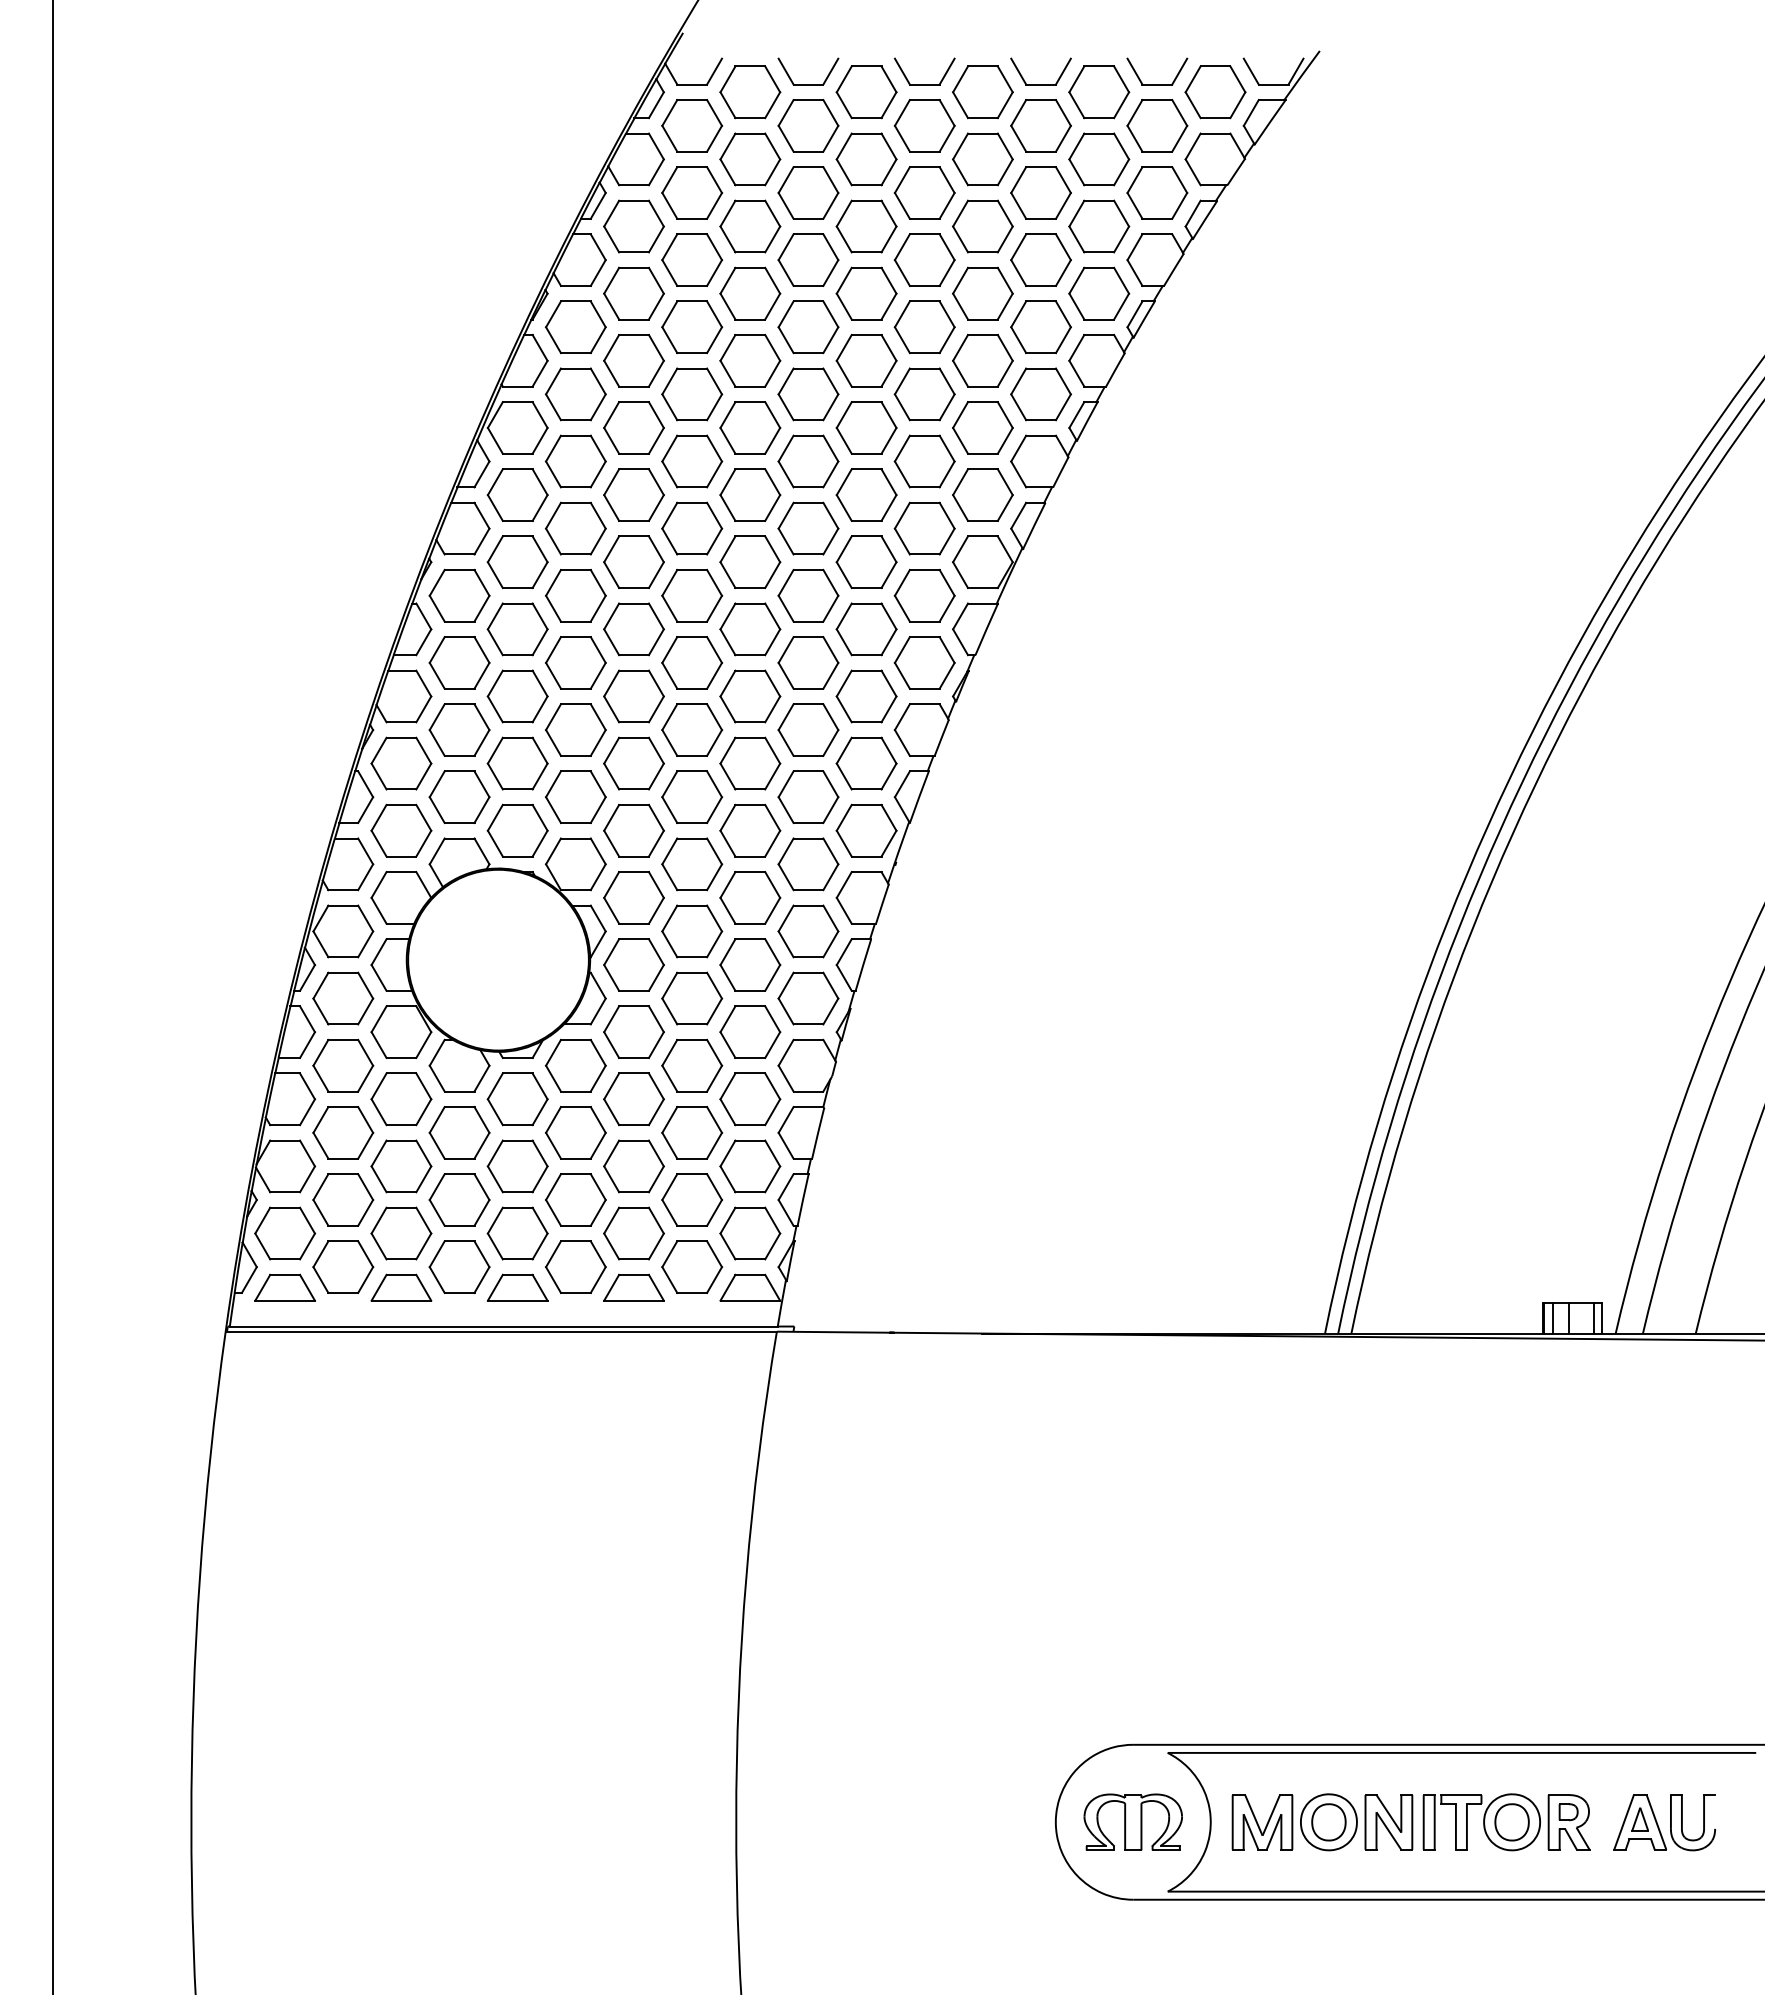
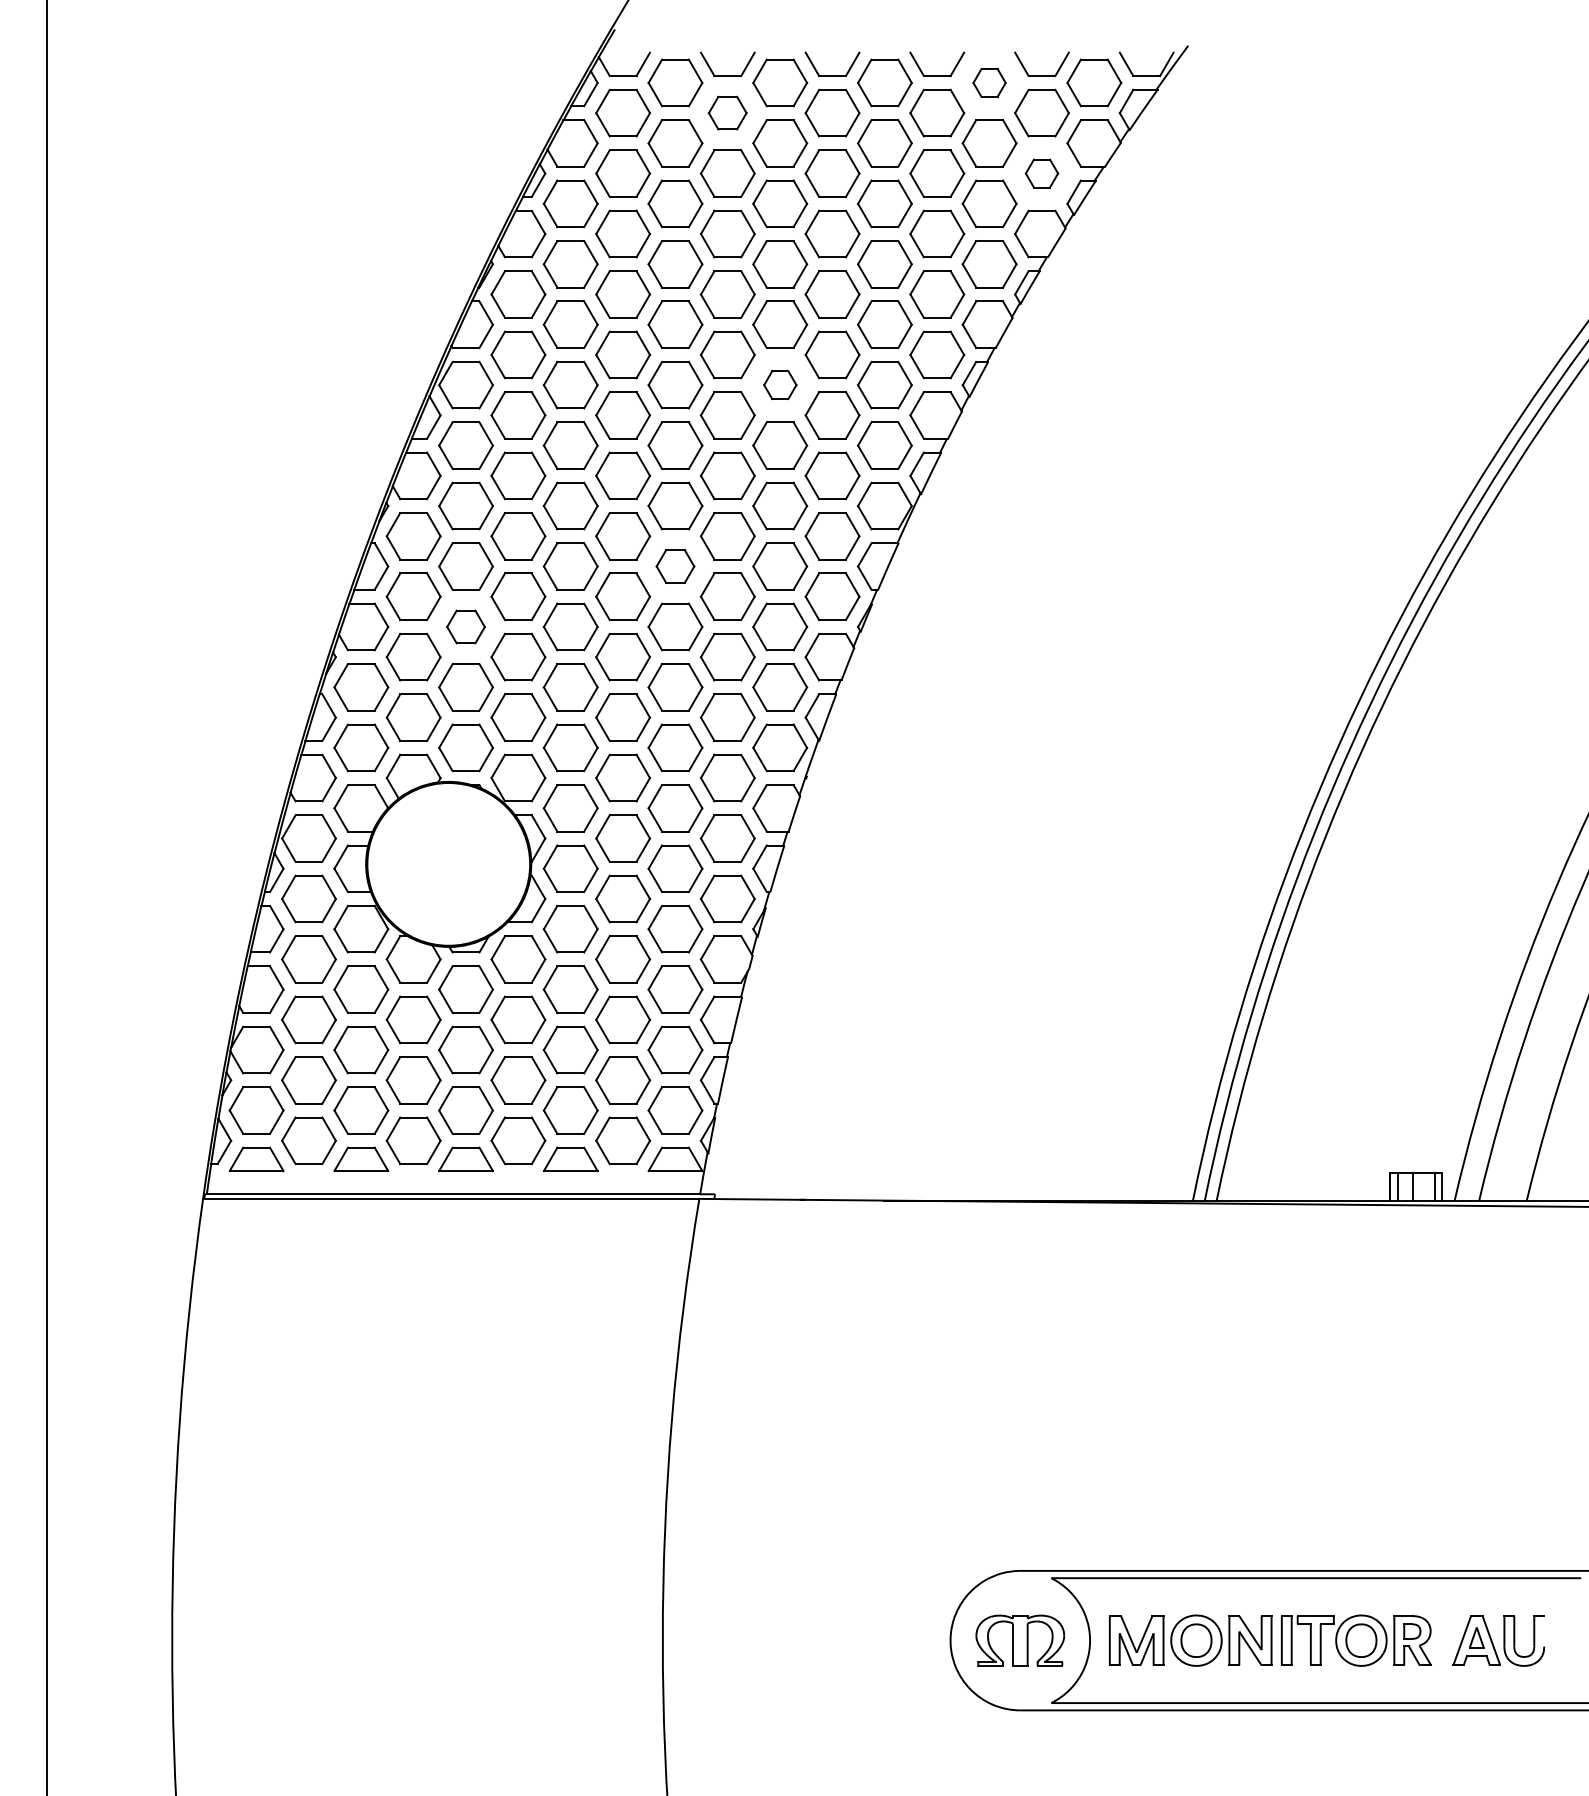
part: (1099, 91) -> (989, 82), size x0.6
part: (808, 125) -> (727, 112), size x0.7
part: (1156, 192) -> (1041, 173), size x0.6
part: (866, 427) -> (780, 384), size x0.6
part: (750, 629) -> (675, 566), size x0.7
part: (517, 695) -> (465, 626), size x0.7

